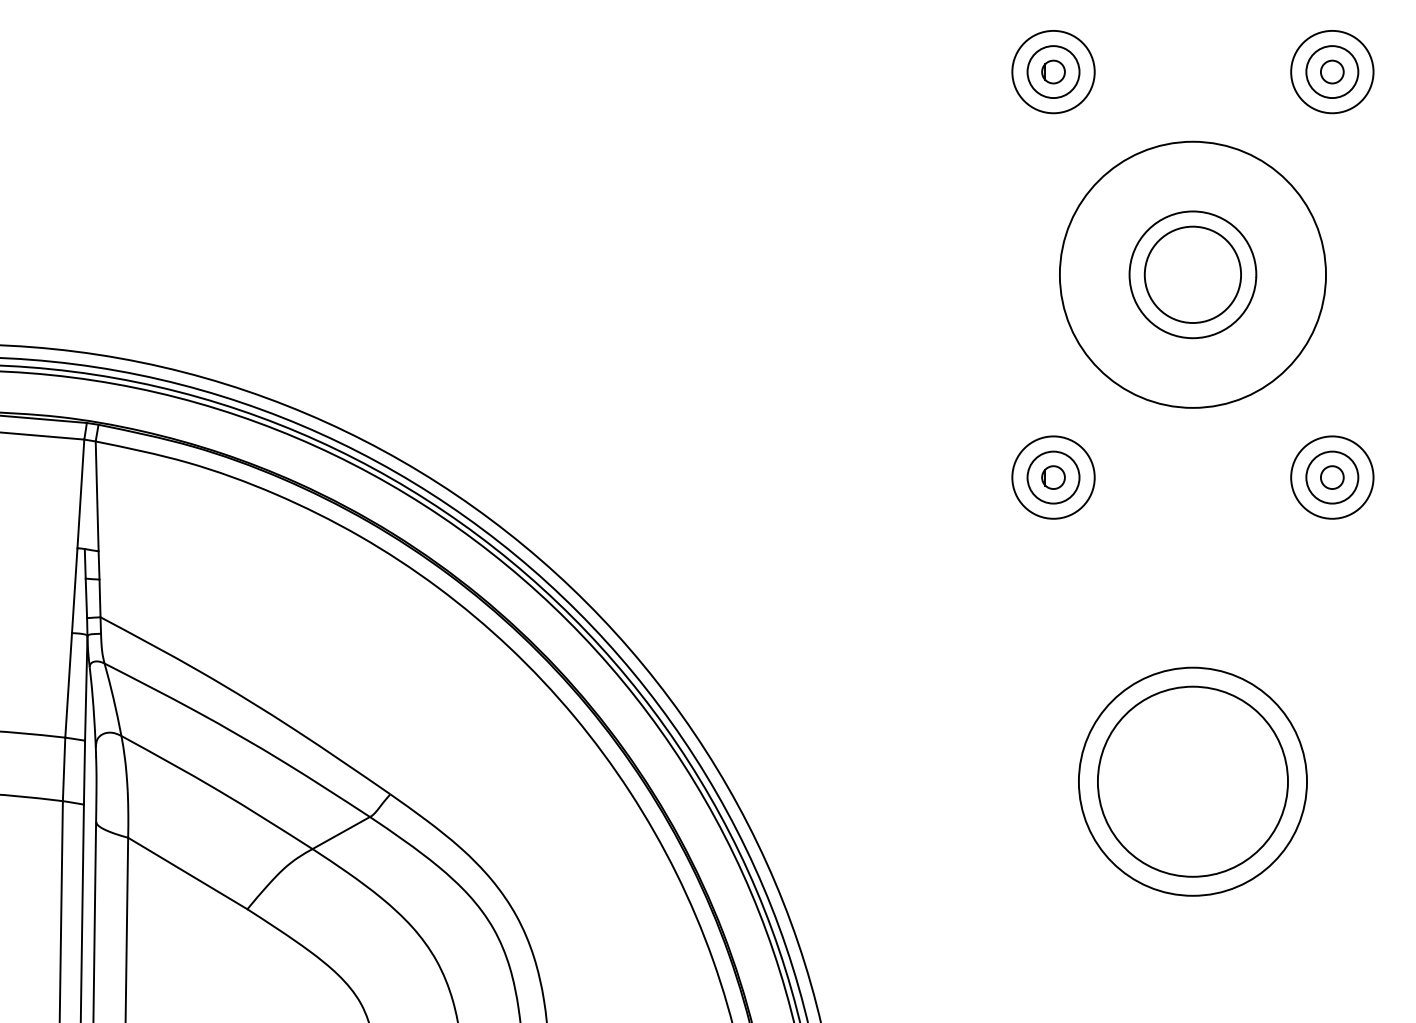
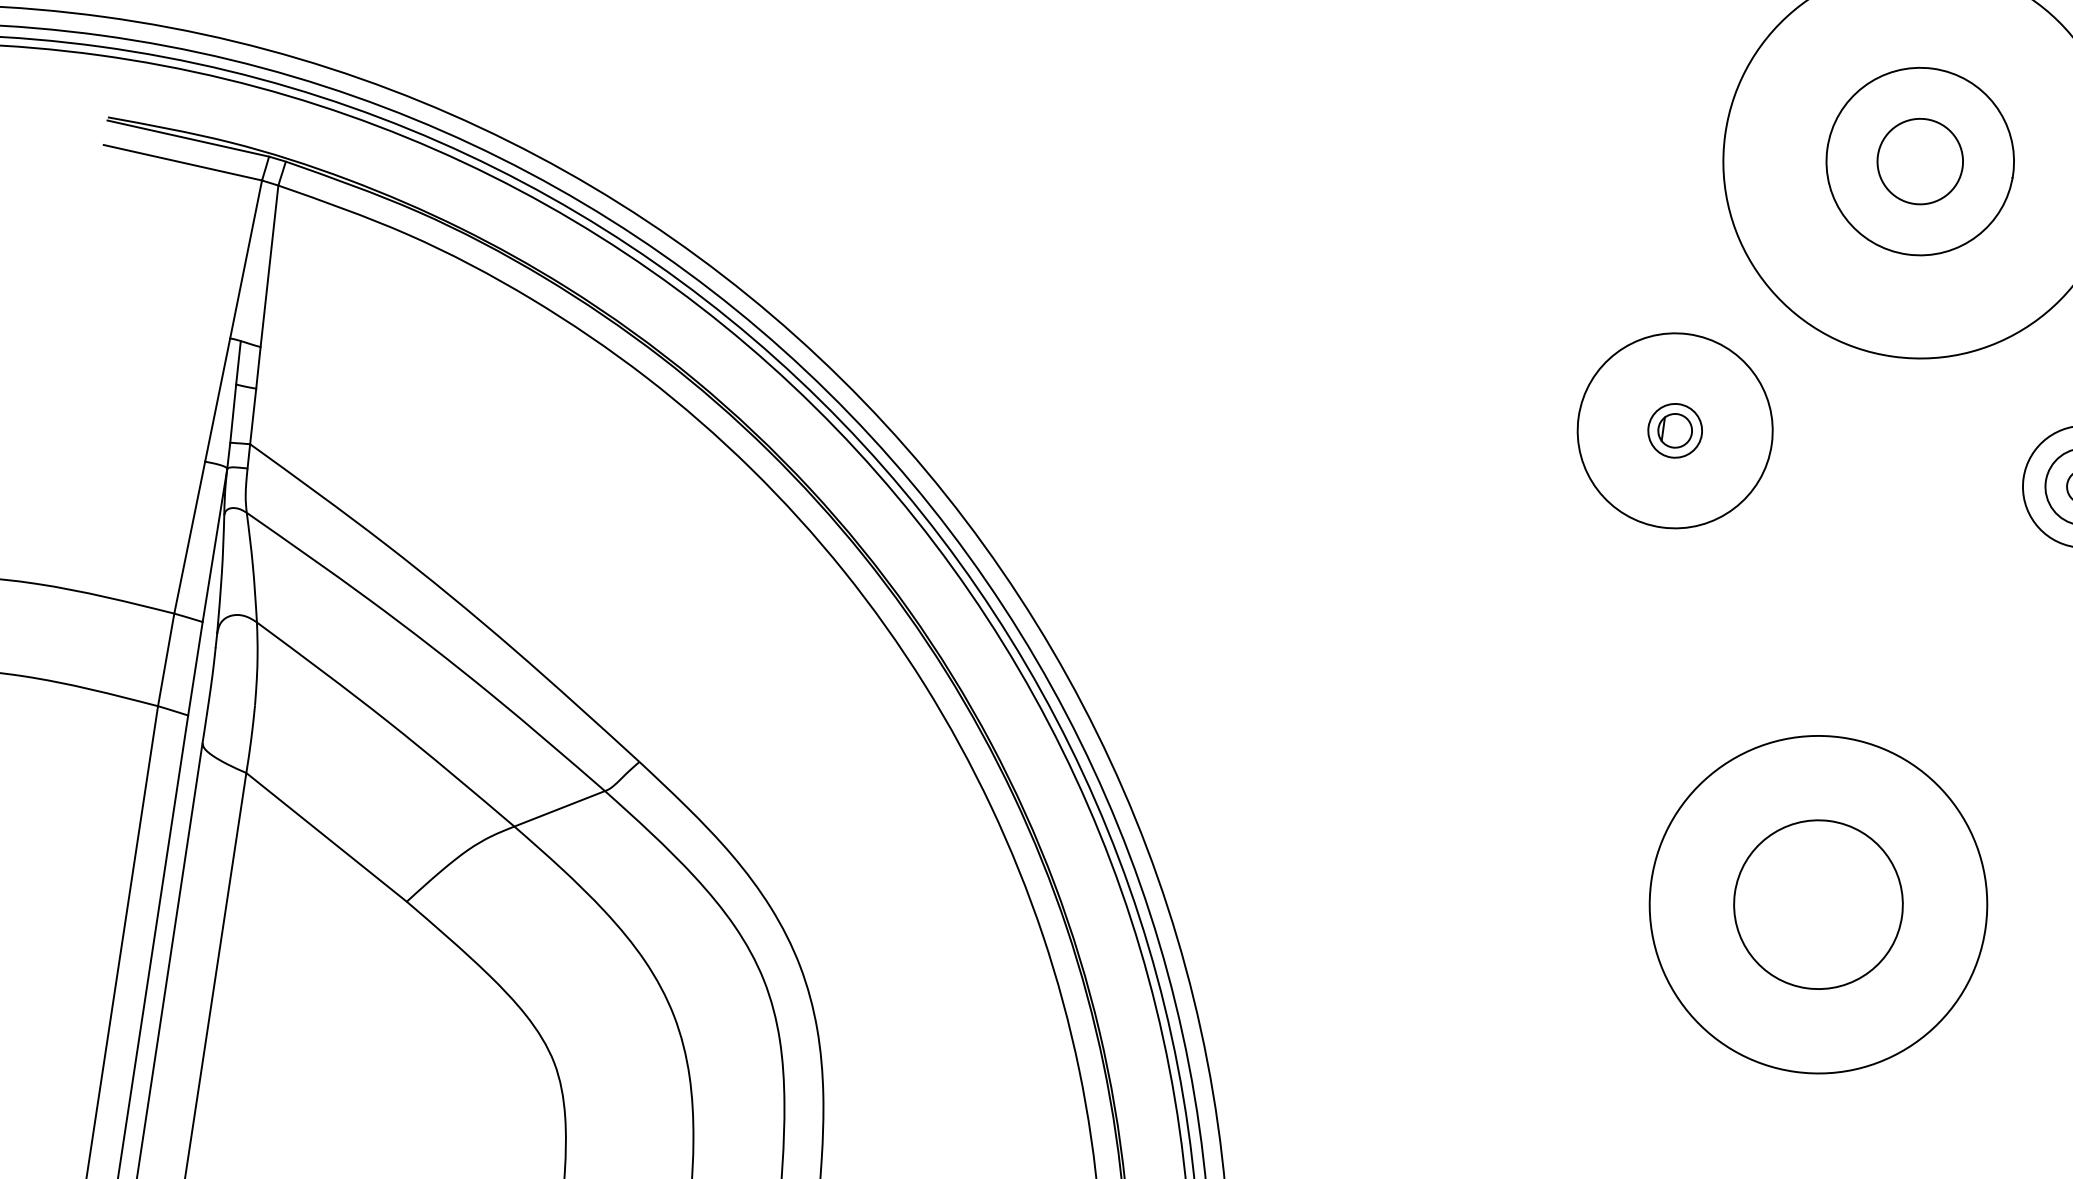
circle: (1192, 274) -> (1919, 161), size x0.6
circle: (1053, 477) -> (1675, 430), size x0.7
circle: (1053, 477) -> (1675, 430), size x1.6
circle: (1192, 781) -> (1817, 904), size x0.6

